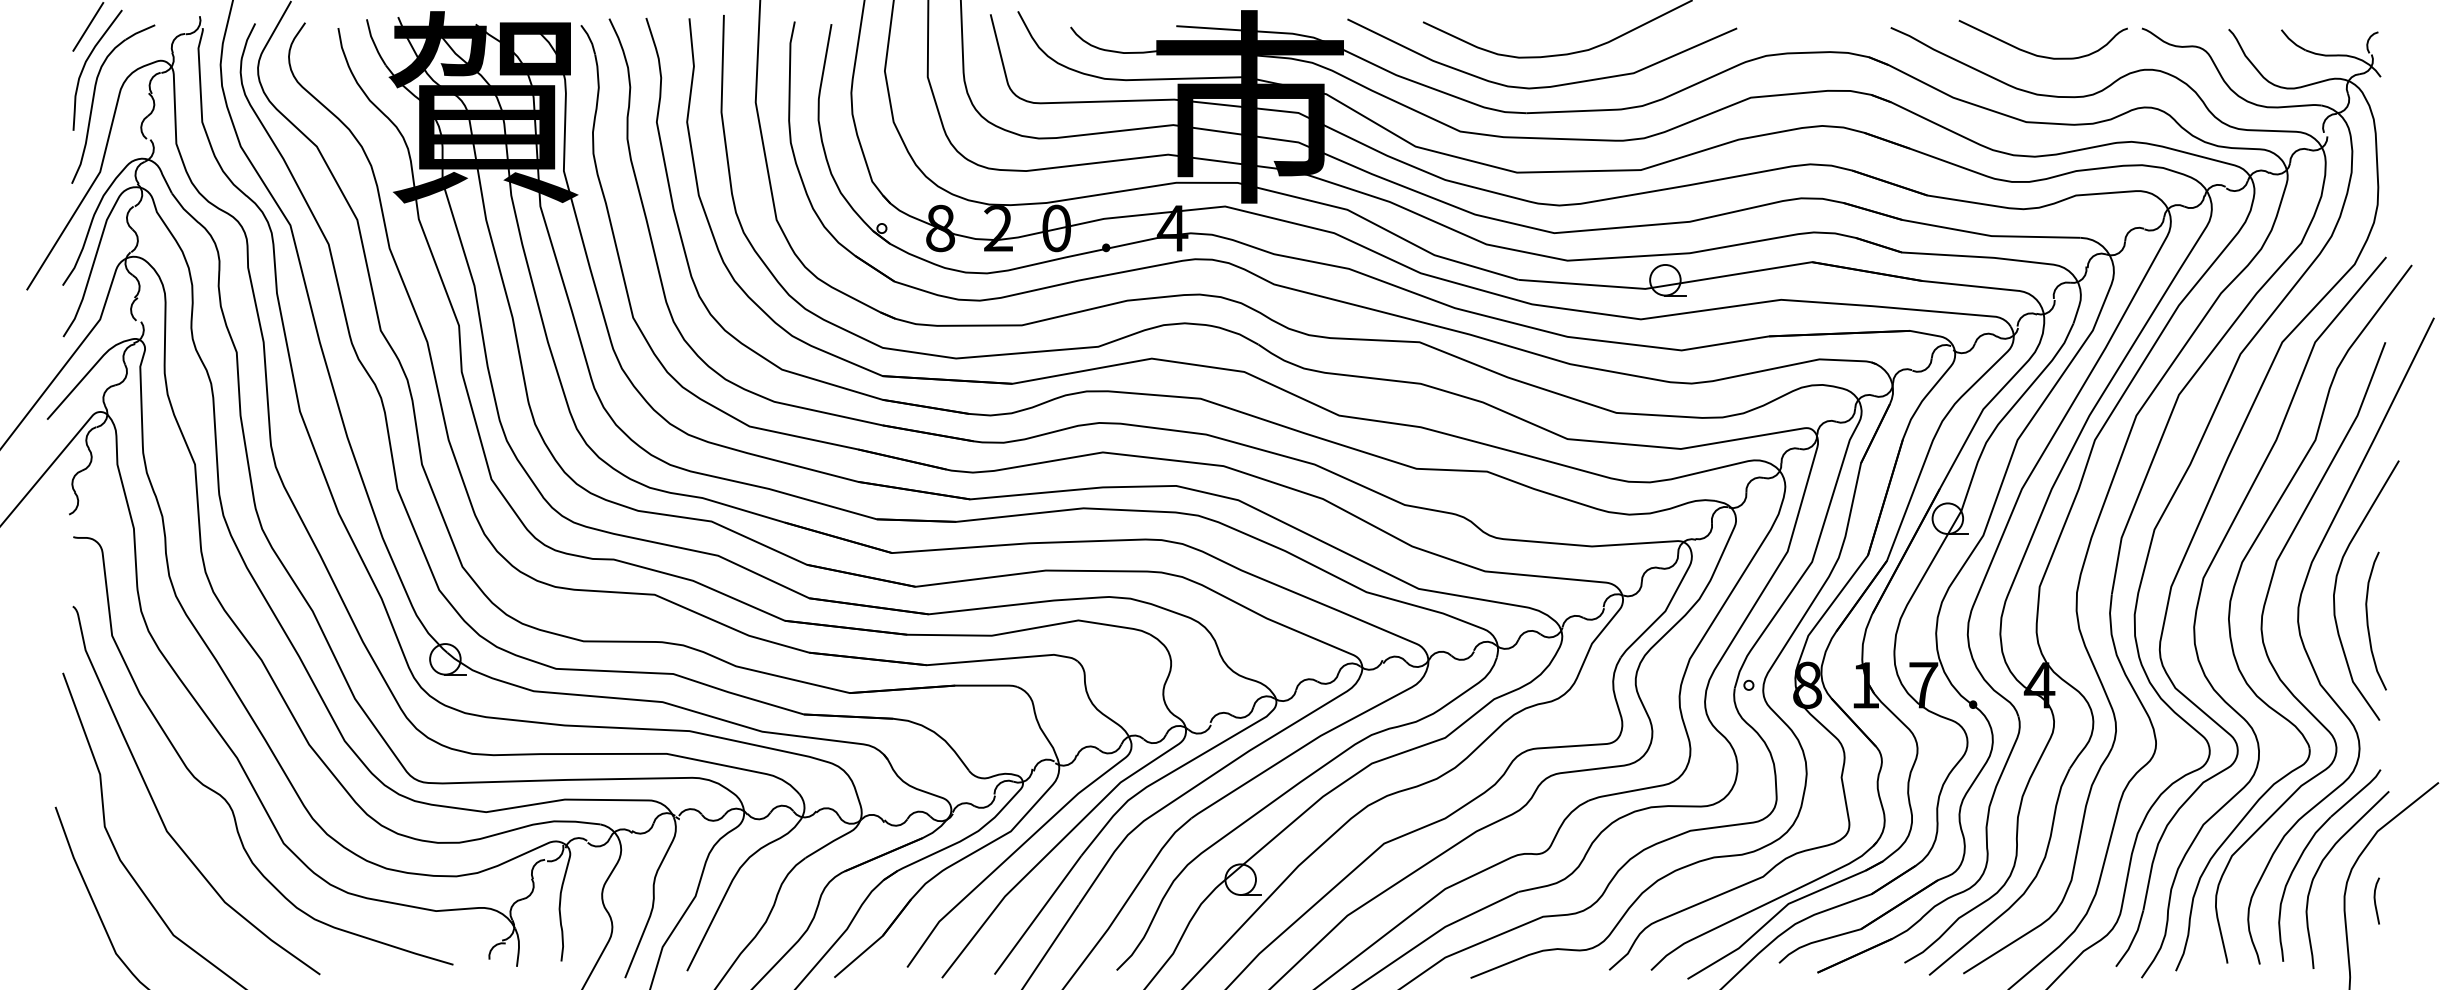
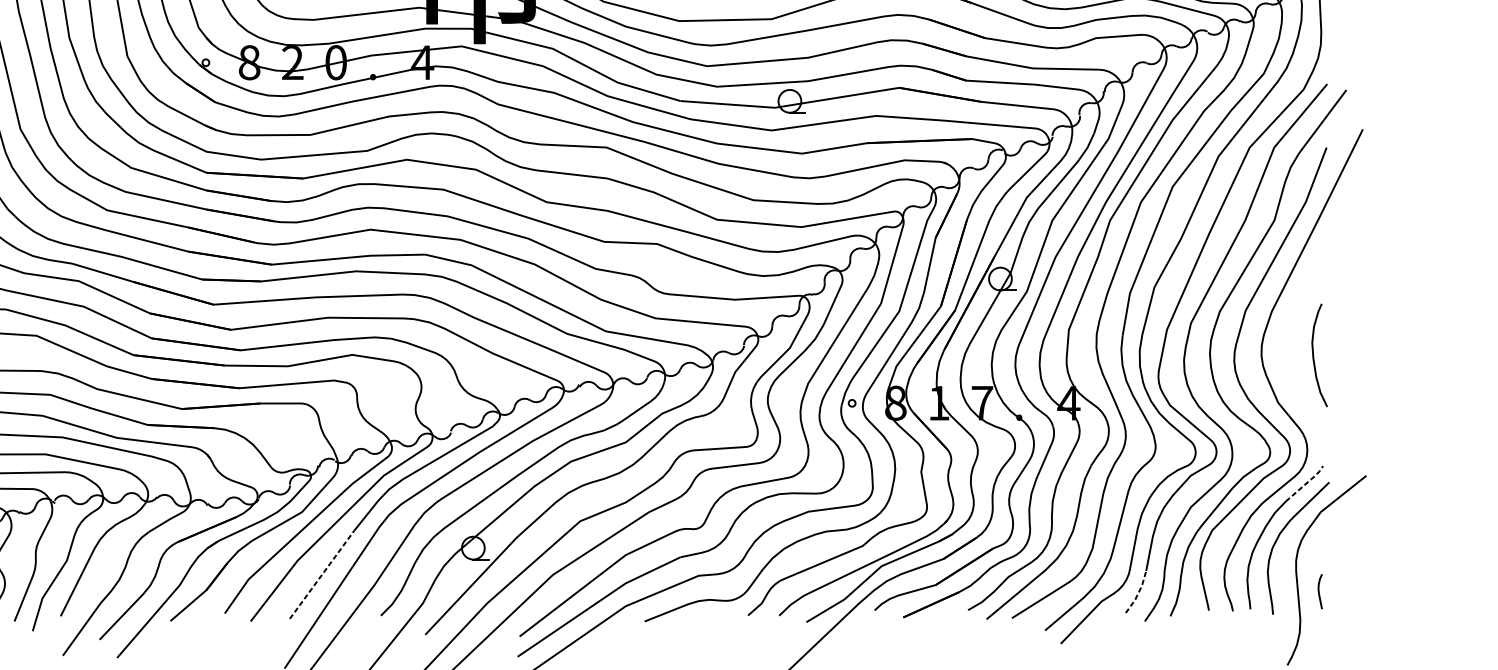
curve: (2336, 586) -> (1290, 329), removed
line: (2357, 793) -> (1305, 483), solid -> dashed
curve: (2375, 900) -> (1319, 591), moved
line: (1037, 915) -> (321, 574), solid -> dashed
line: (2133, 939) -> (1138, 592), solid -> dashed

